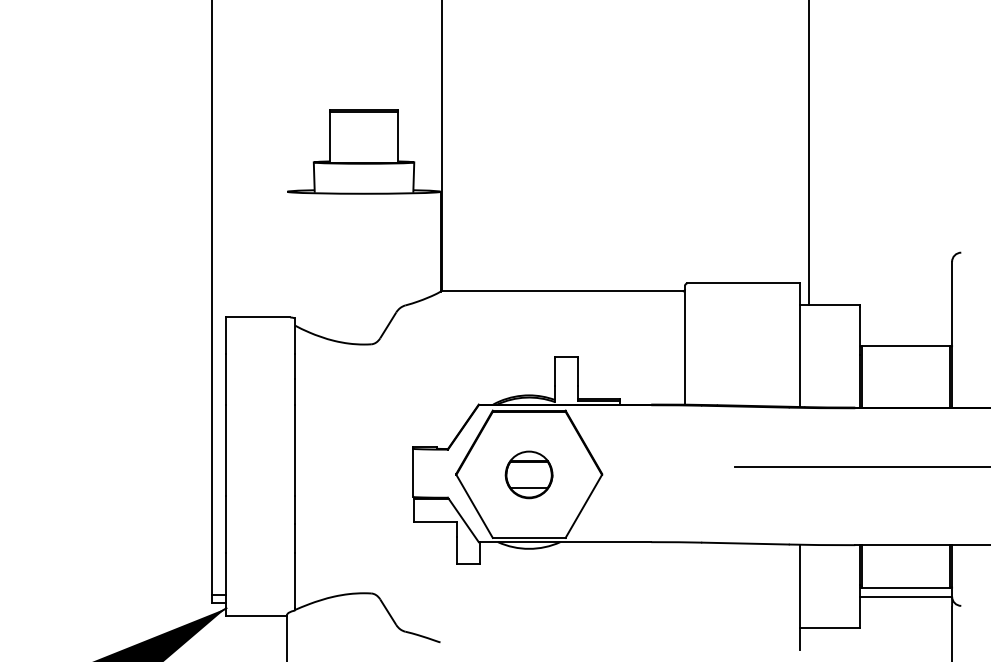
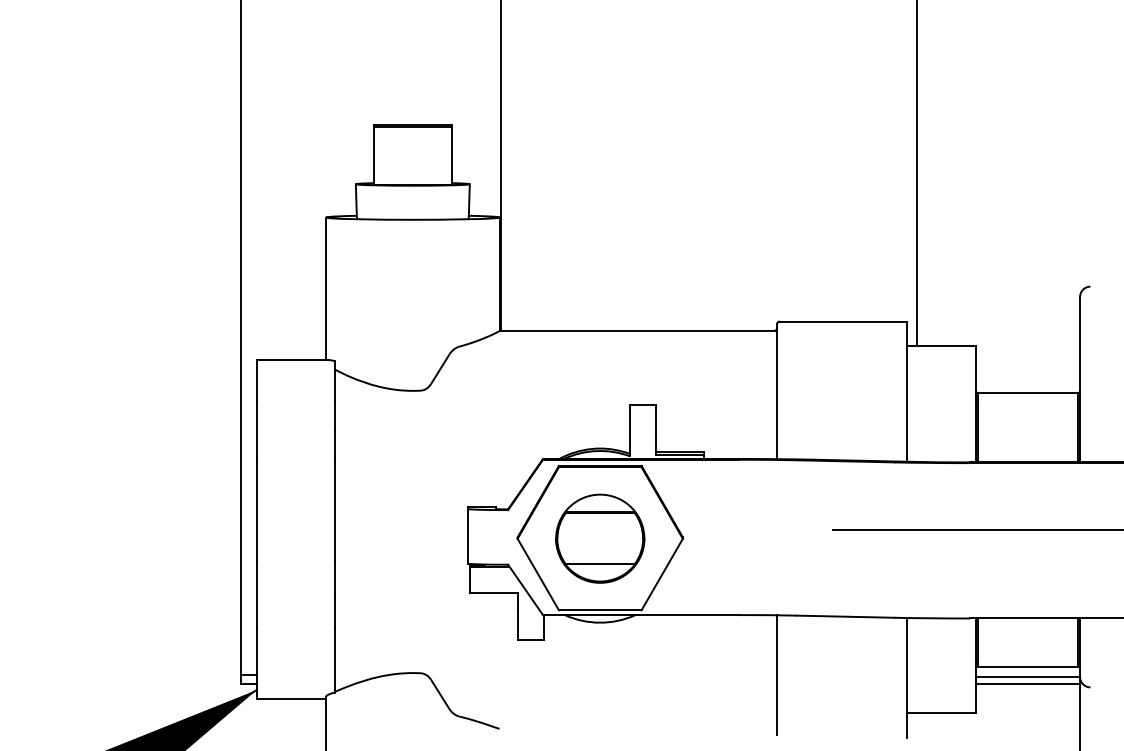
line: (287, 254) -> (326, 288), added
part: (528, 474) -> (599, 538), size x1.67
line: (685, 595) -> (777, 675), added
line: (906, 602) -> (1028, 683), added

